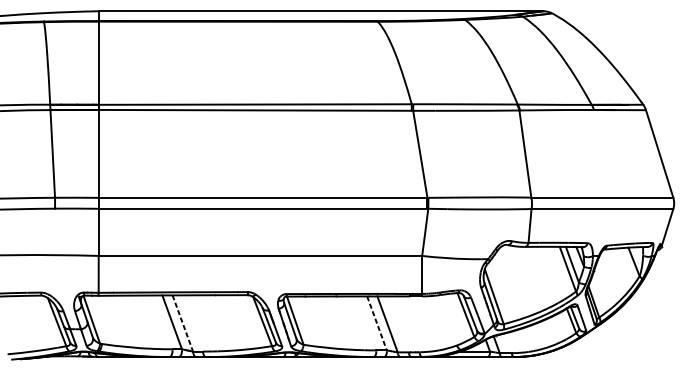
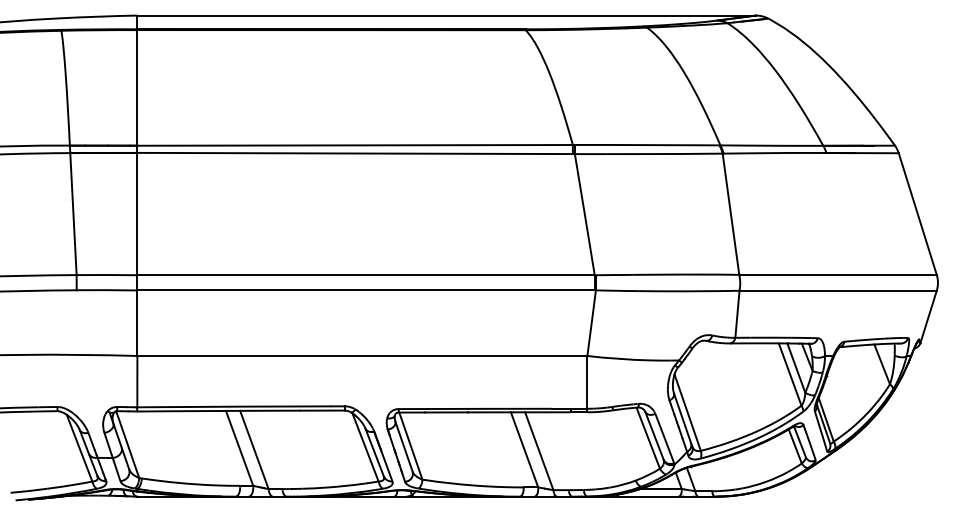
line: (182, 323) -> (254, 449), dashed -> solid
line: (376, 323) -> (524, 449), dashed -> solid

